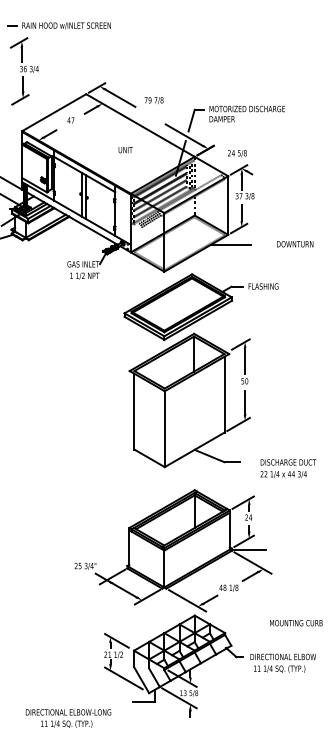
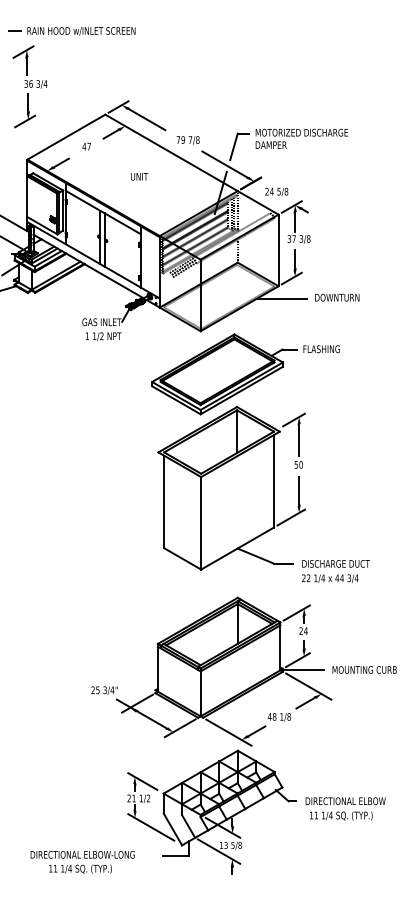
text: (153, 100) -> (187, 140), moved
text: (125, 149) -> (139, 176), moved
text: (237, 153) -> (276, 191), moved
text: (295, 244) -> (337, 297), moved
text: (287, 468) -> (335, 571), moved
text: (296, 622) -> (364, 669), moved
text: (68, 718) -> (82, 862), moved

